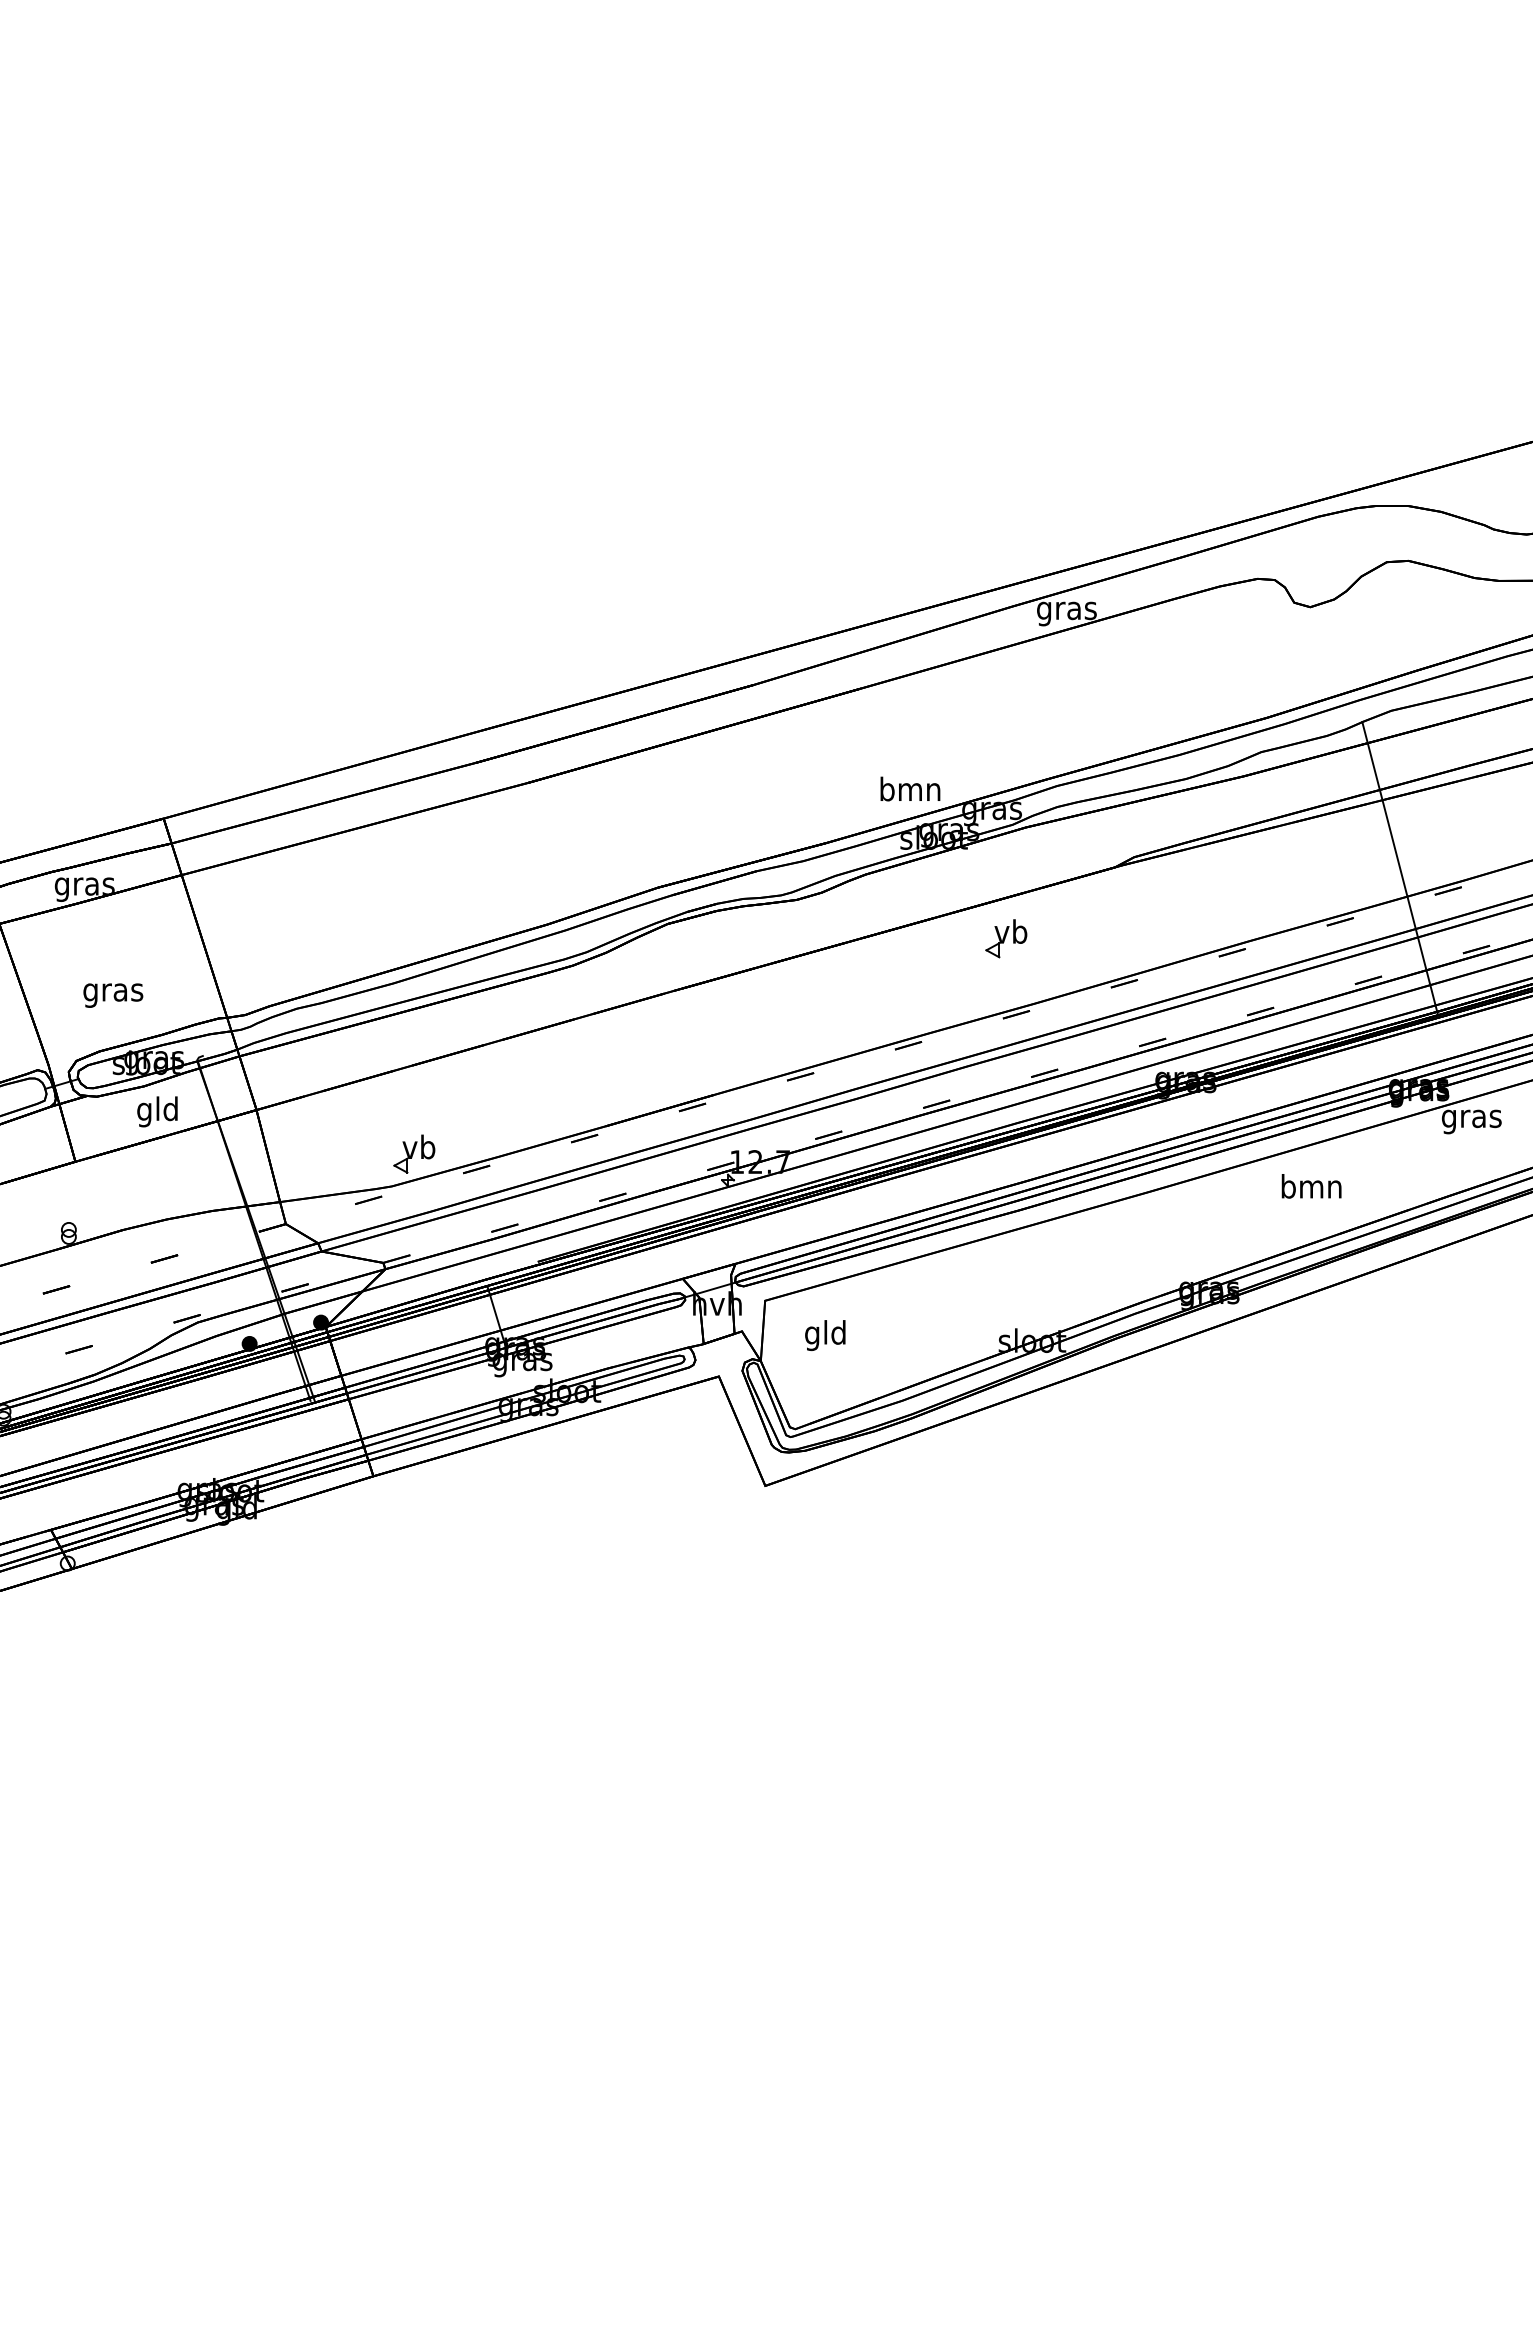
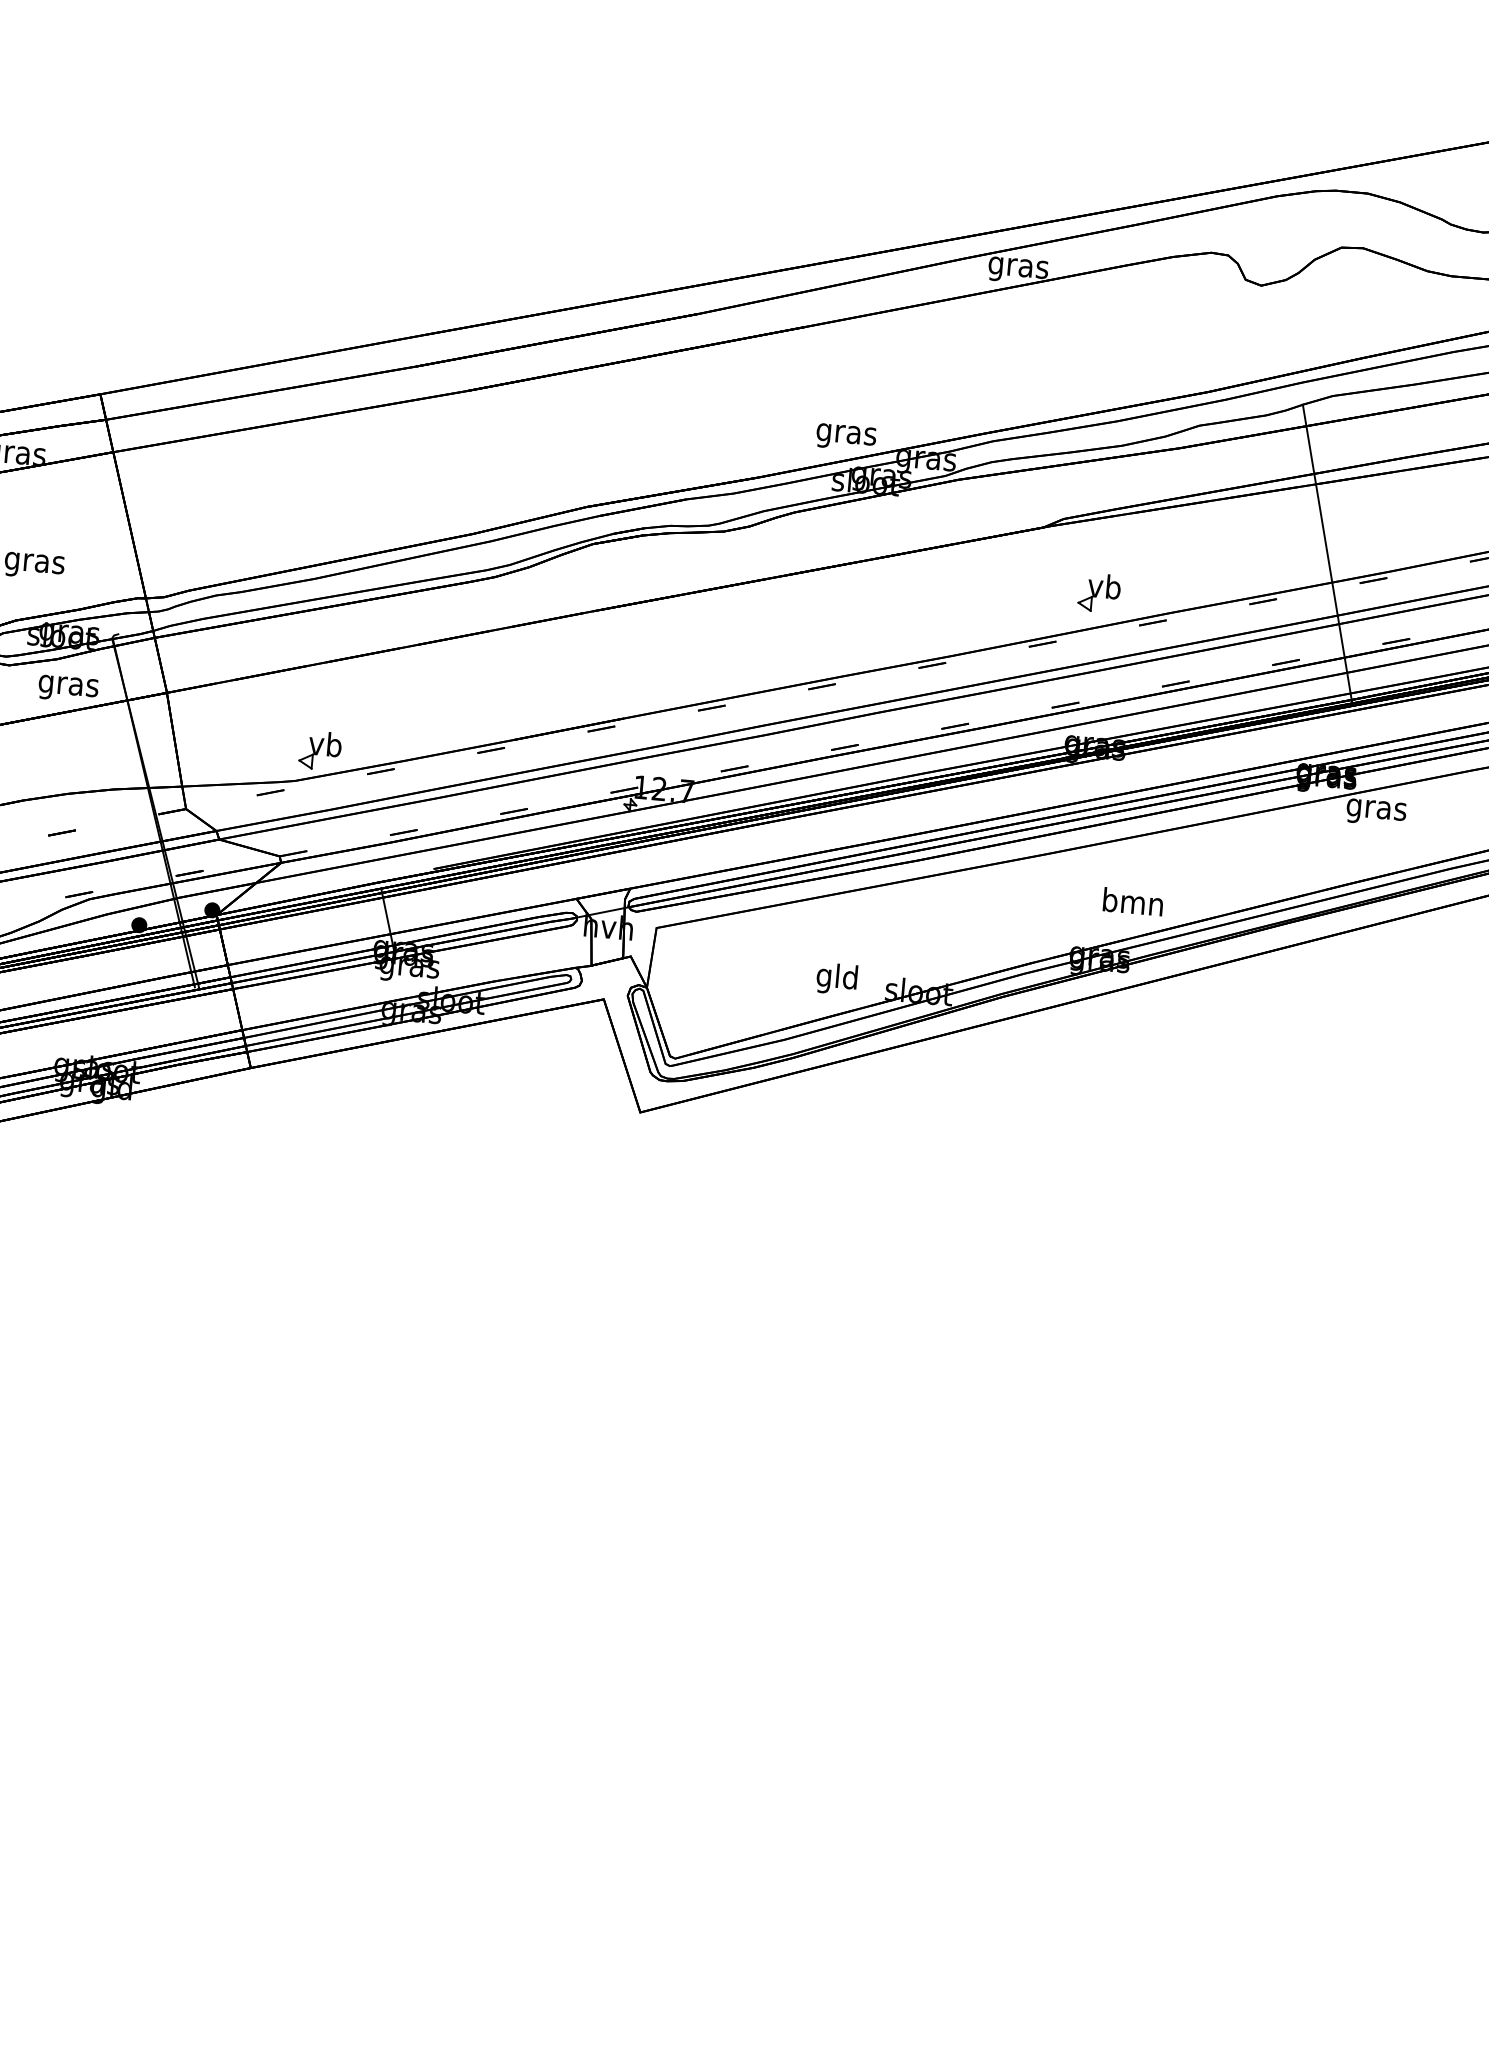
text: (910, 791) -> (846, 433), bmn -> gras
part: (1006, 938) -> (1099, 592), moved
text: (157, 1111) -> (68, 685), gld -> gras
text: (1311, 1186) -> (1133, 902), moved
text: (825, 1335) -> (837, 979), moved

